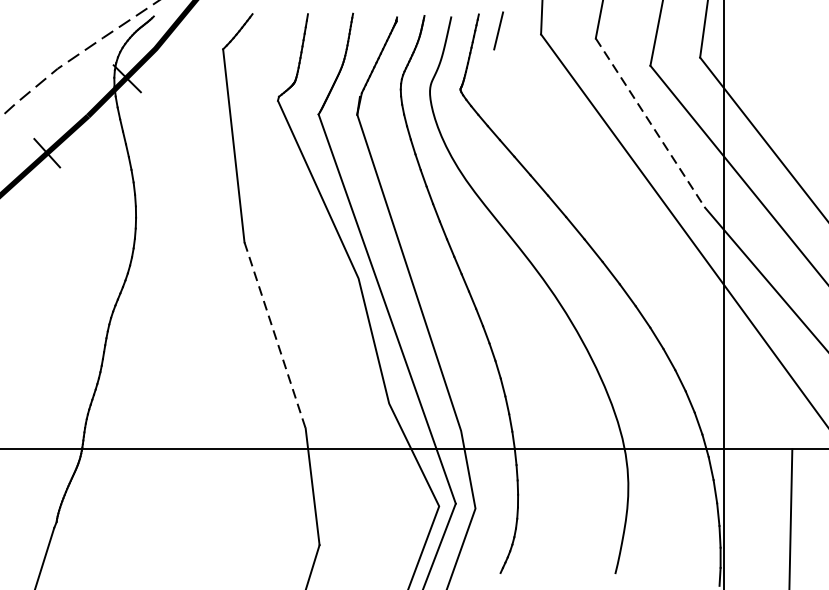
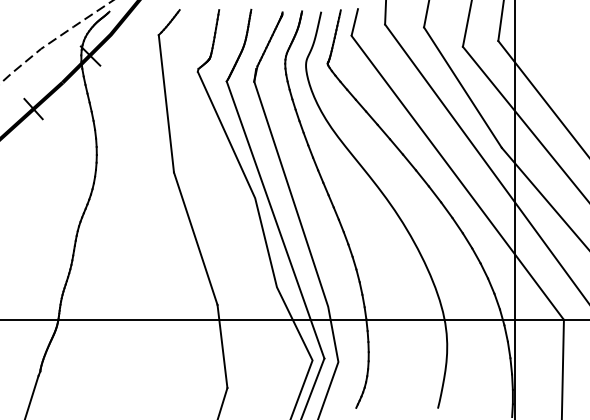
line: (649, 122) -> (462, 87), dashed -> solid
line: (642, 249) -> (457, 177), added
line: (274, 335) -> (195, 238), dashed -> solid

